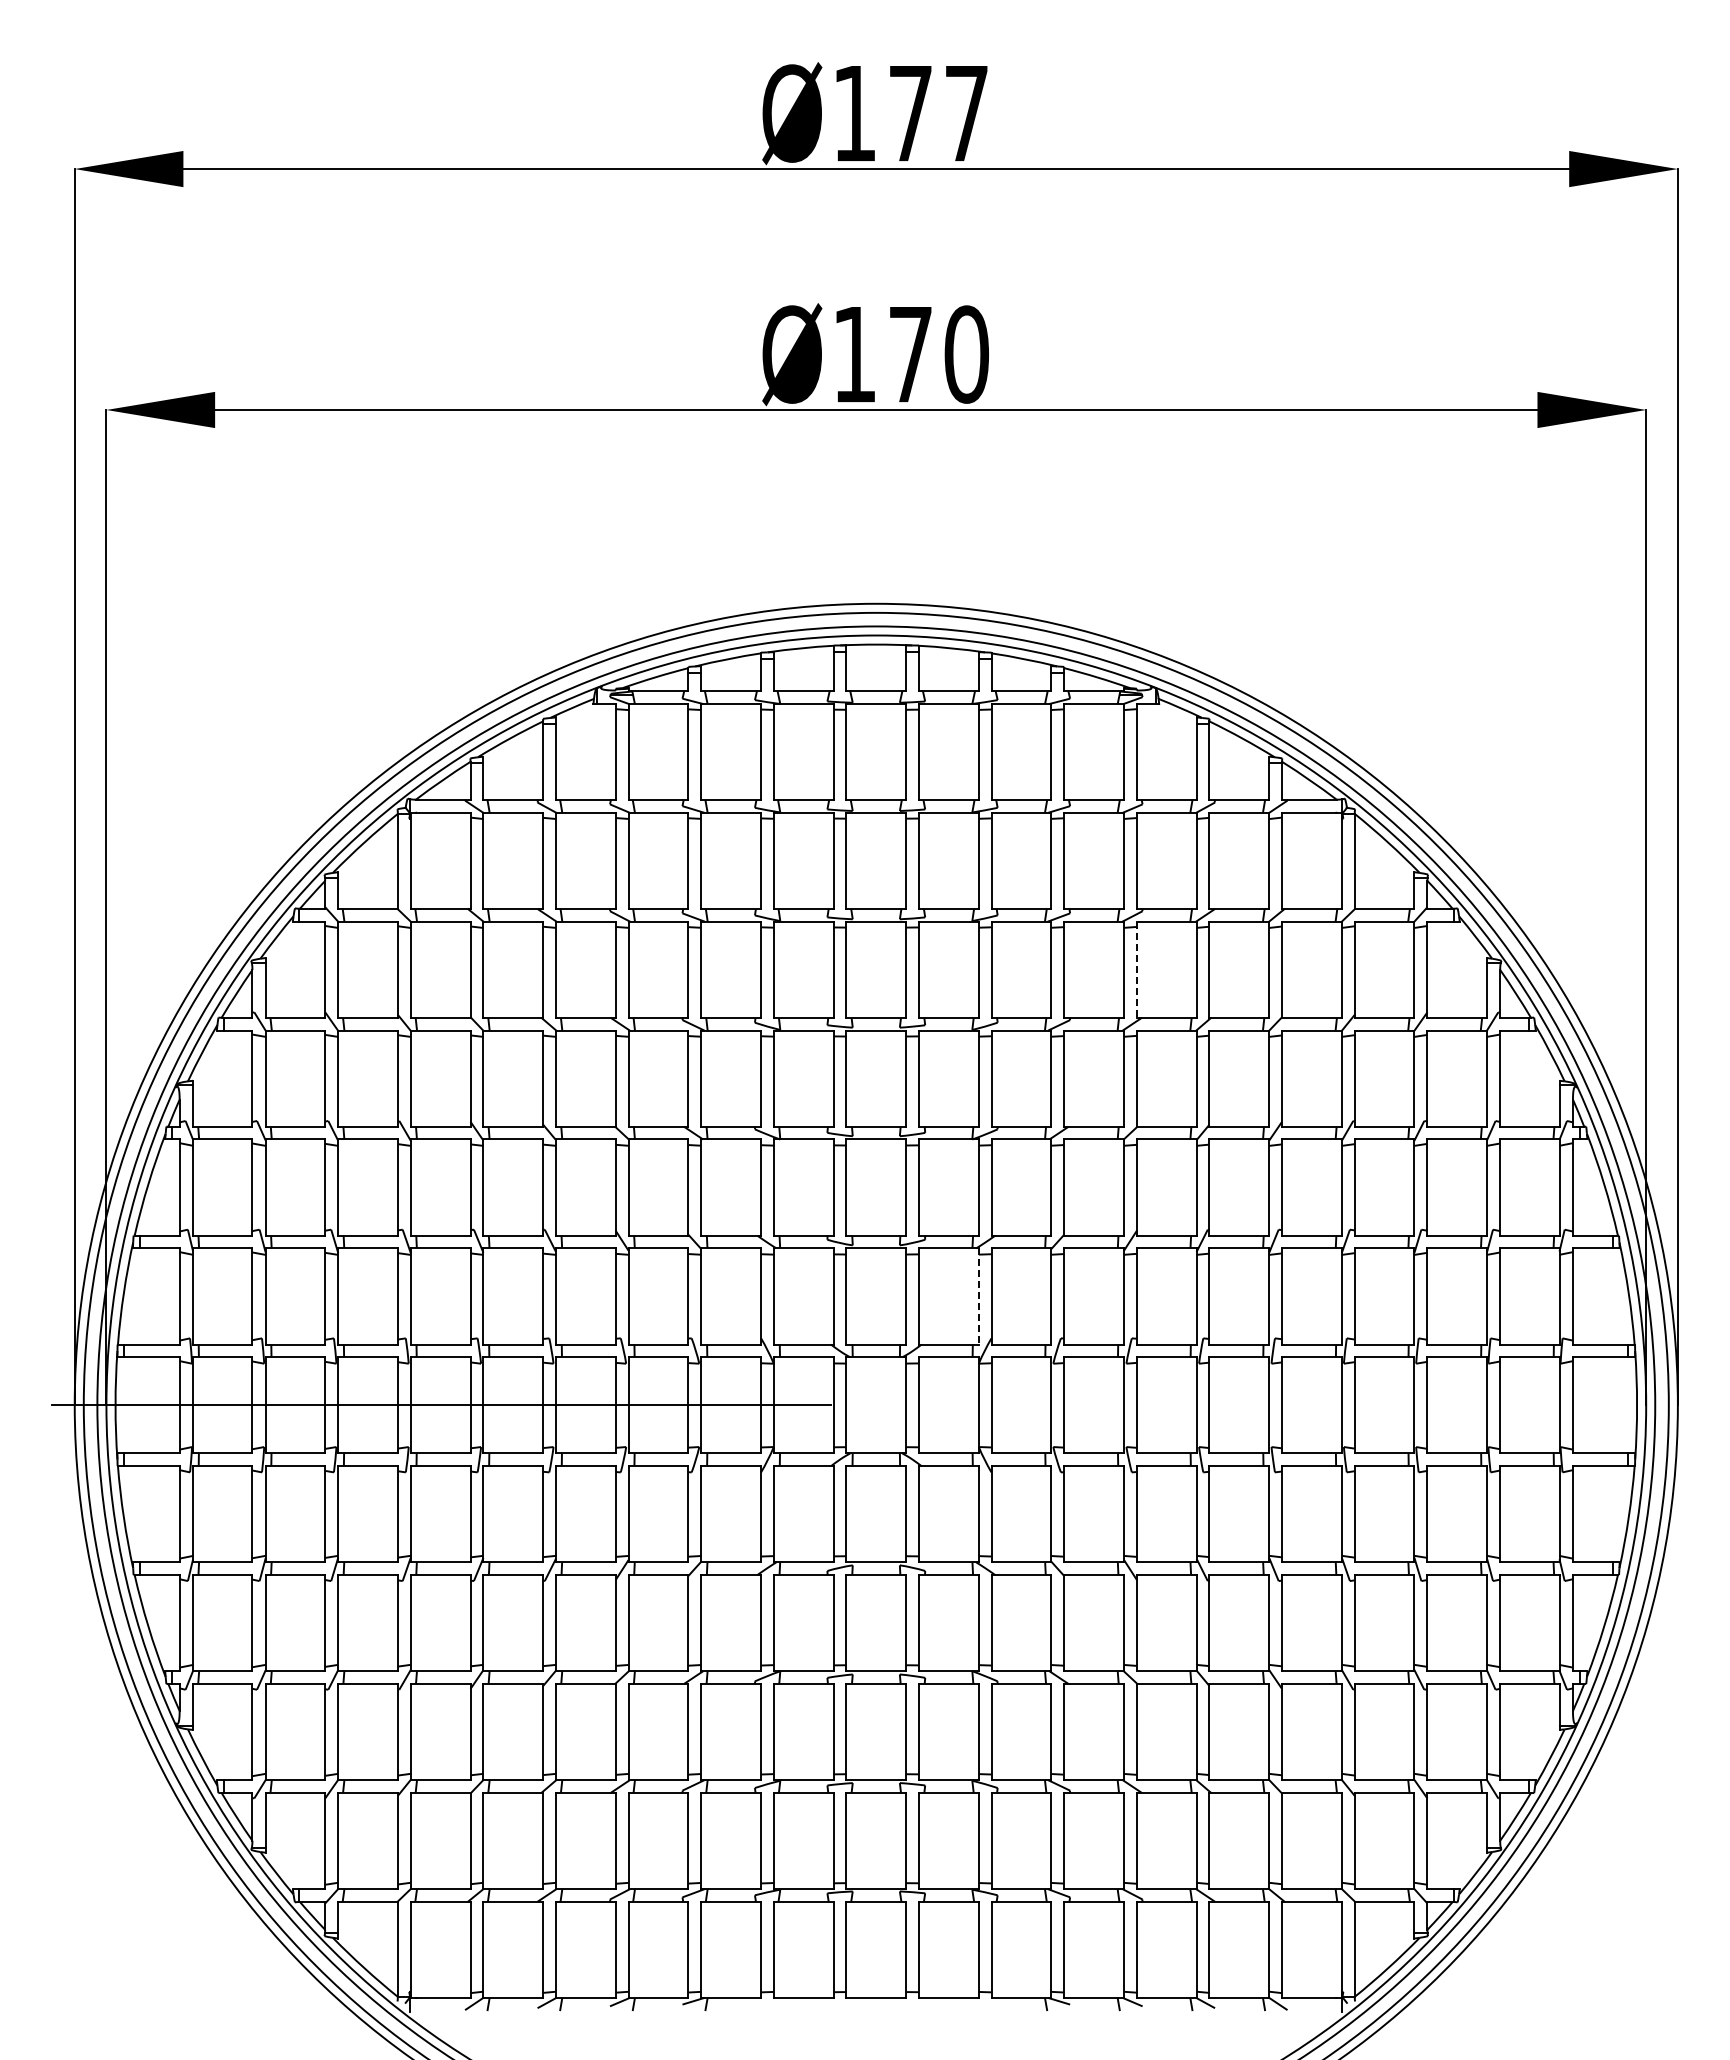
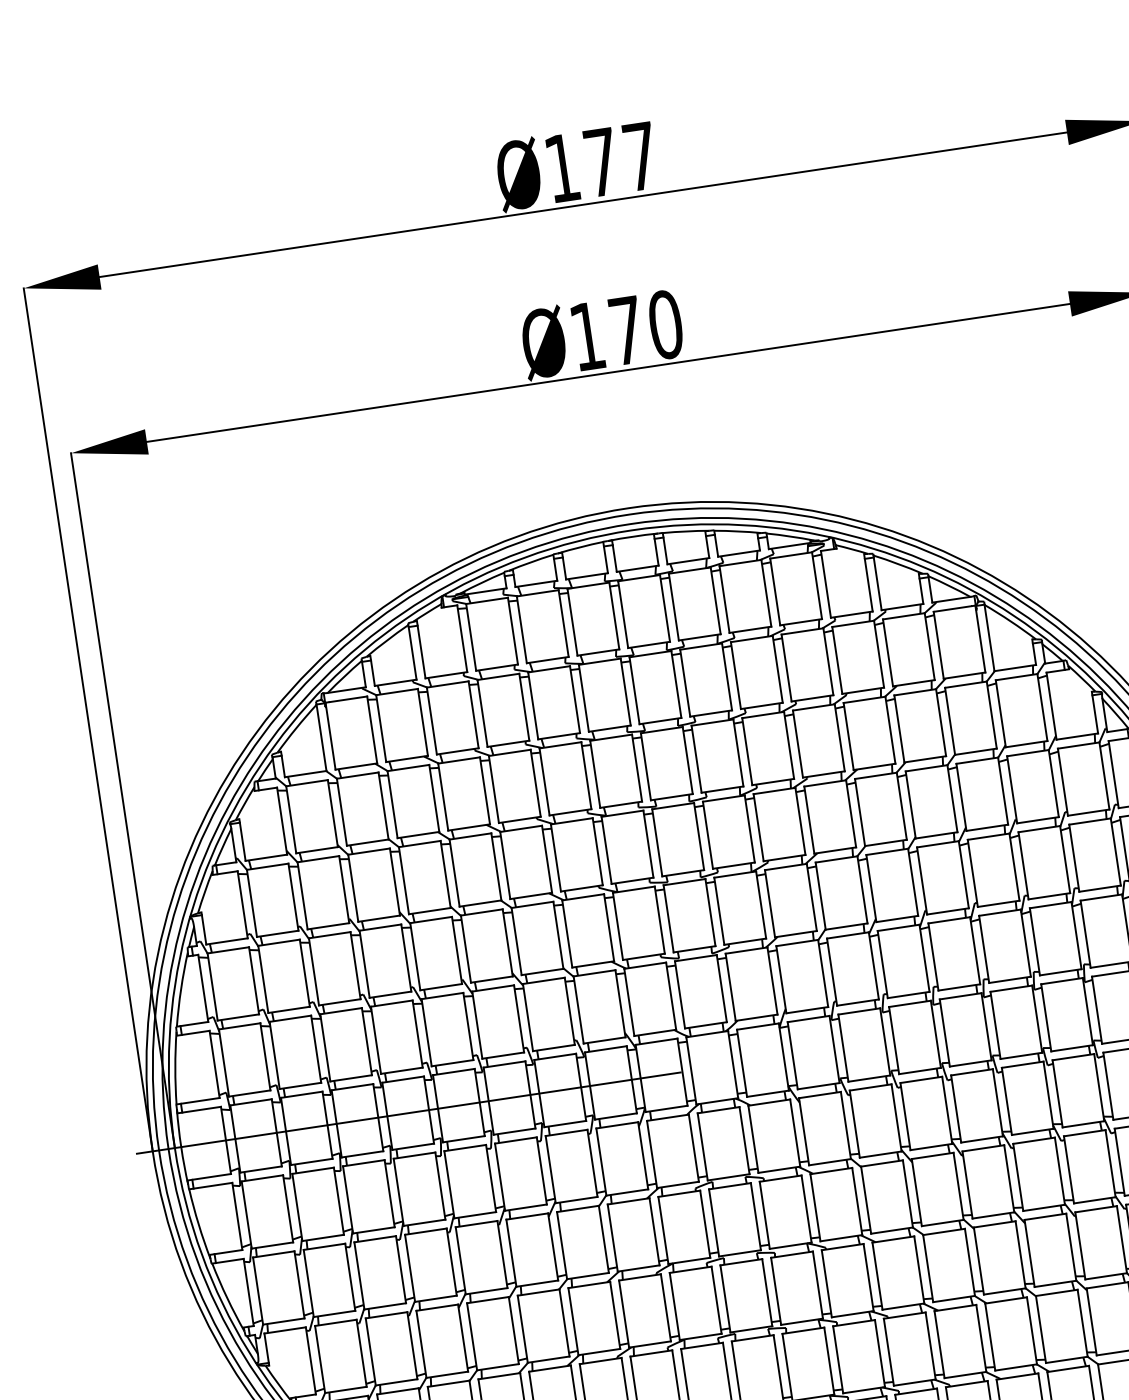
line: (1136, 970) -> (848, 737), dashed -> solid
line: (978, 1296) -> (772, 981), dashed -> solid

